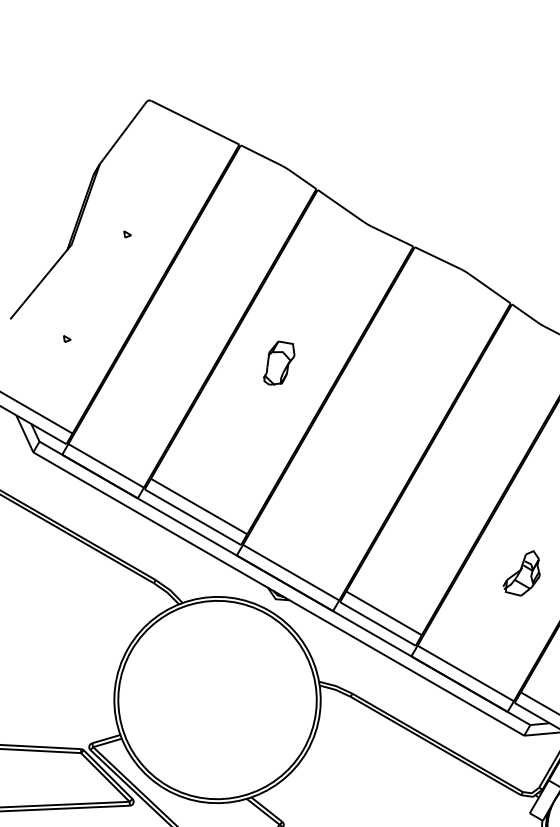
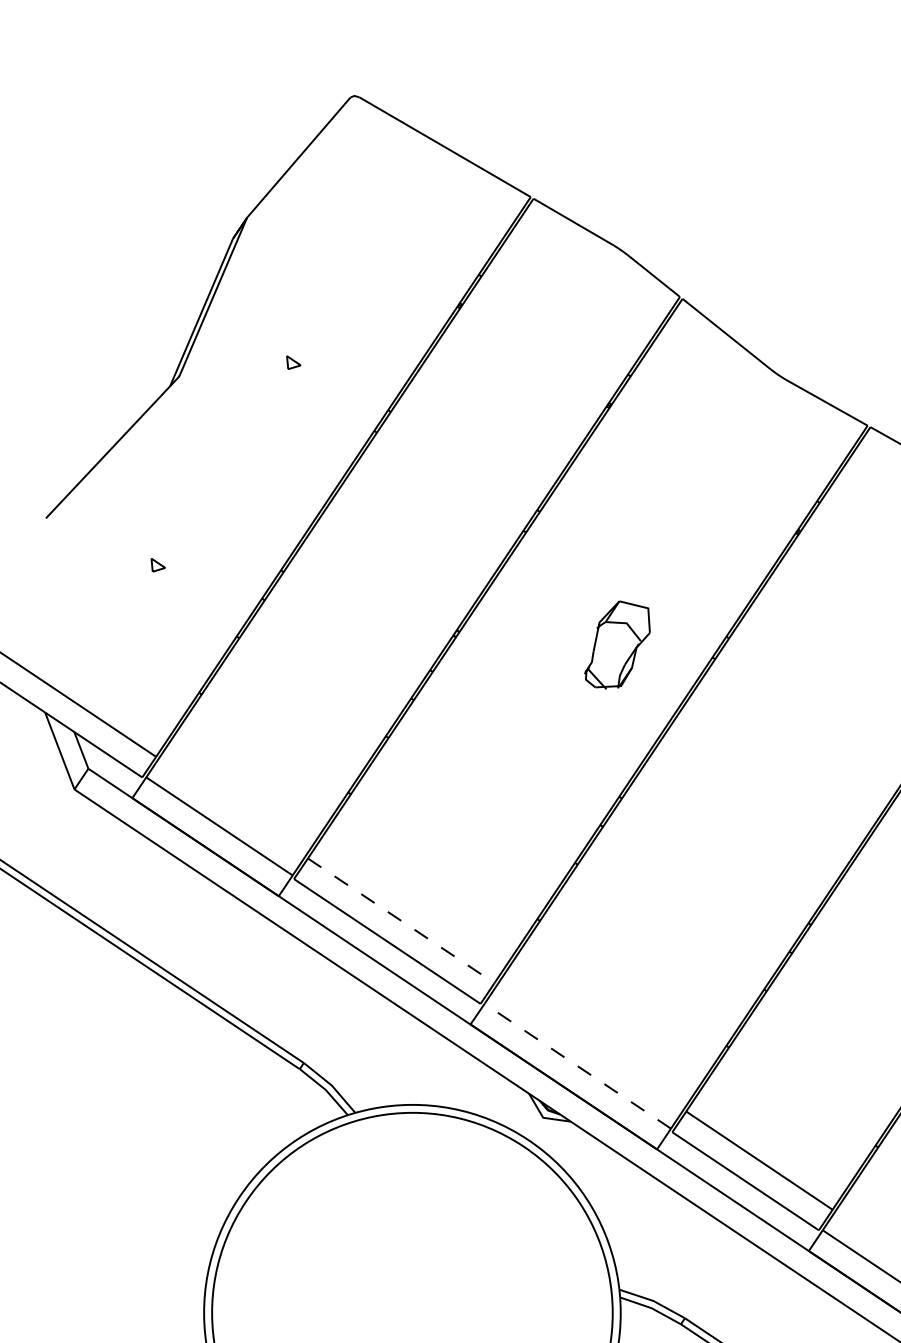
part: (279, 362) -> (618, 643), moved
line: (199, 506) -> (401, 920), solid -> dashed
line: (291, 572) -> (578, 1065), solid -> dashed

